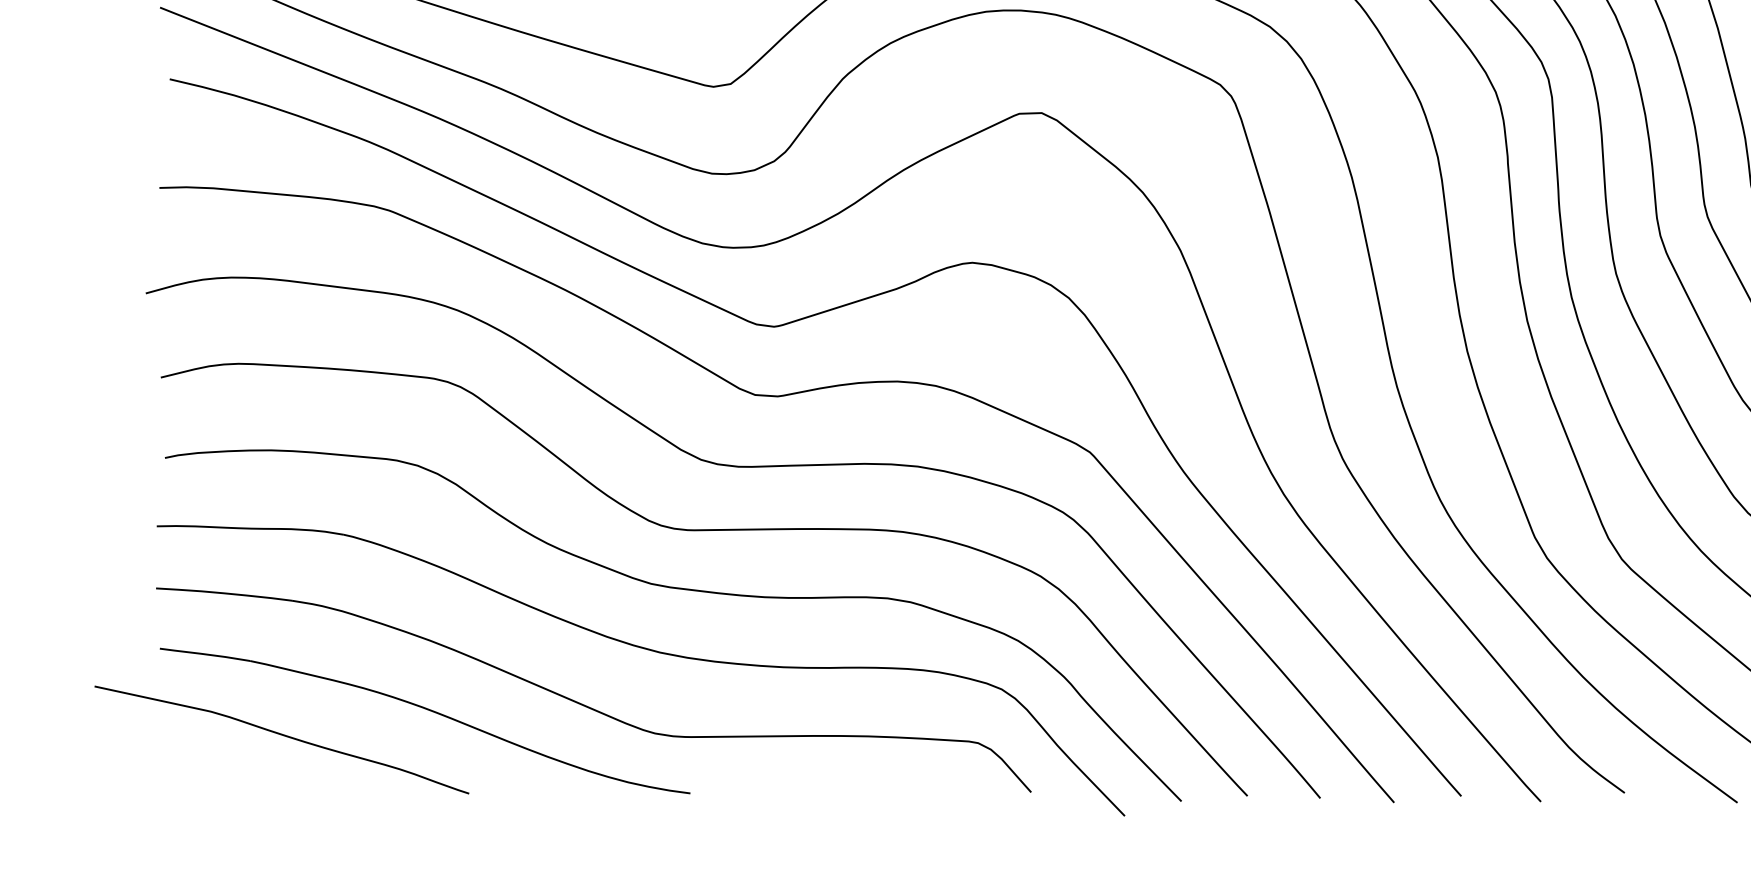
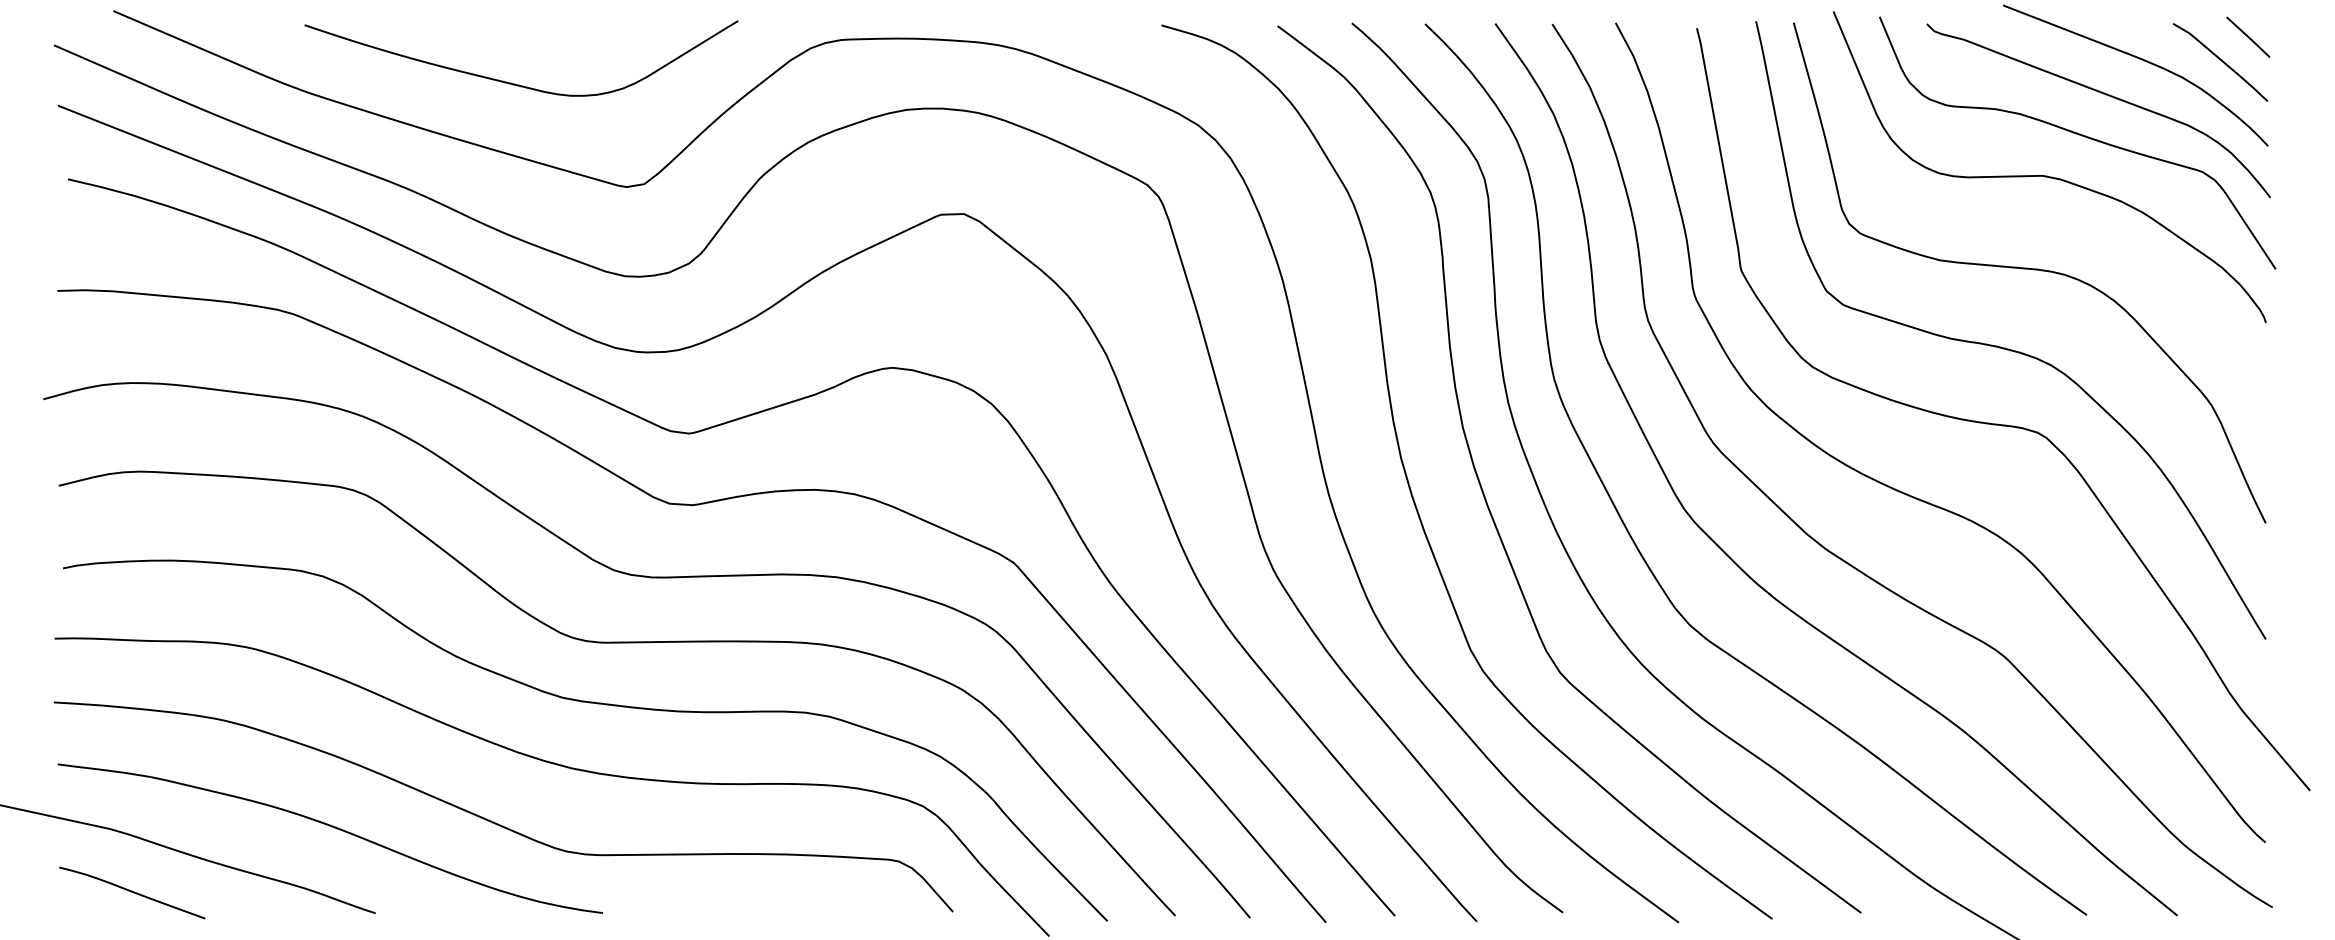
curve: (232, 773) -> (132, 892), added

